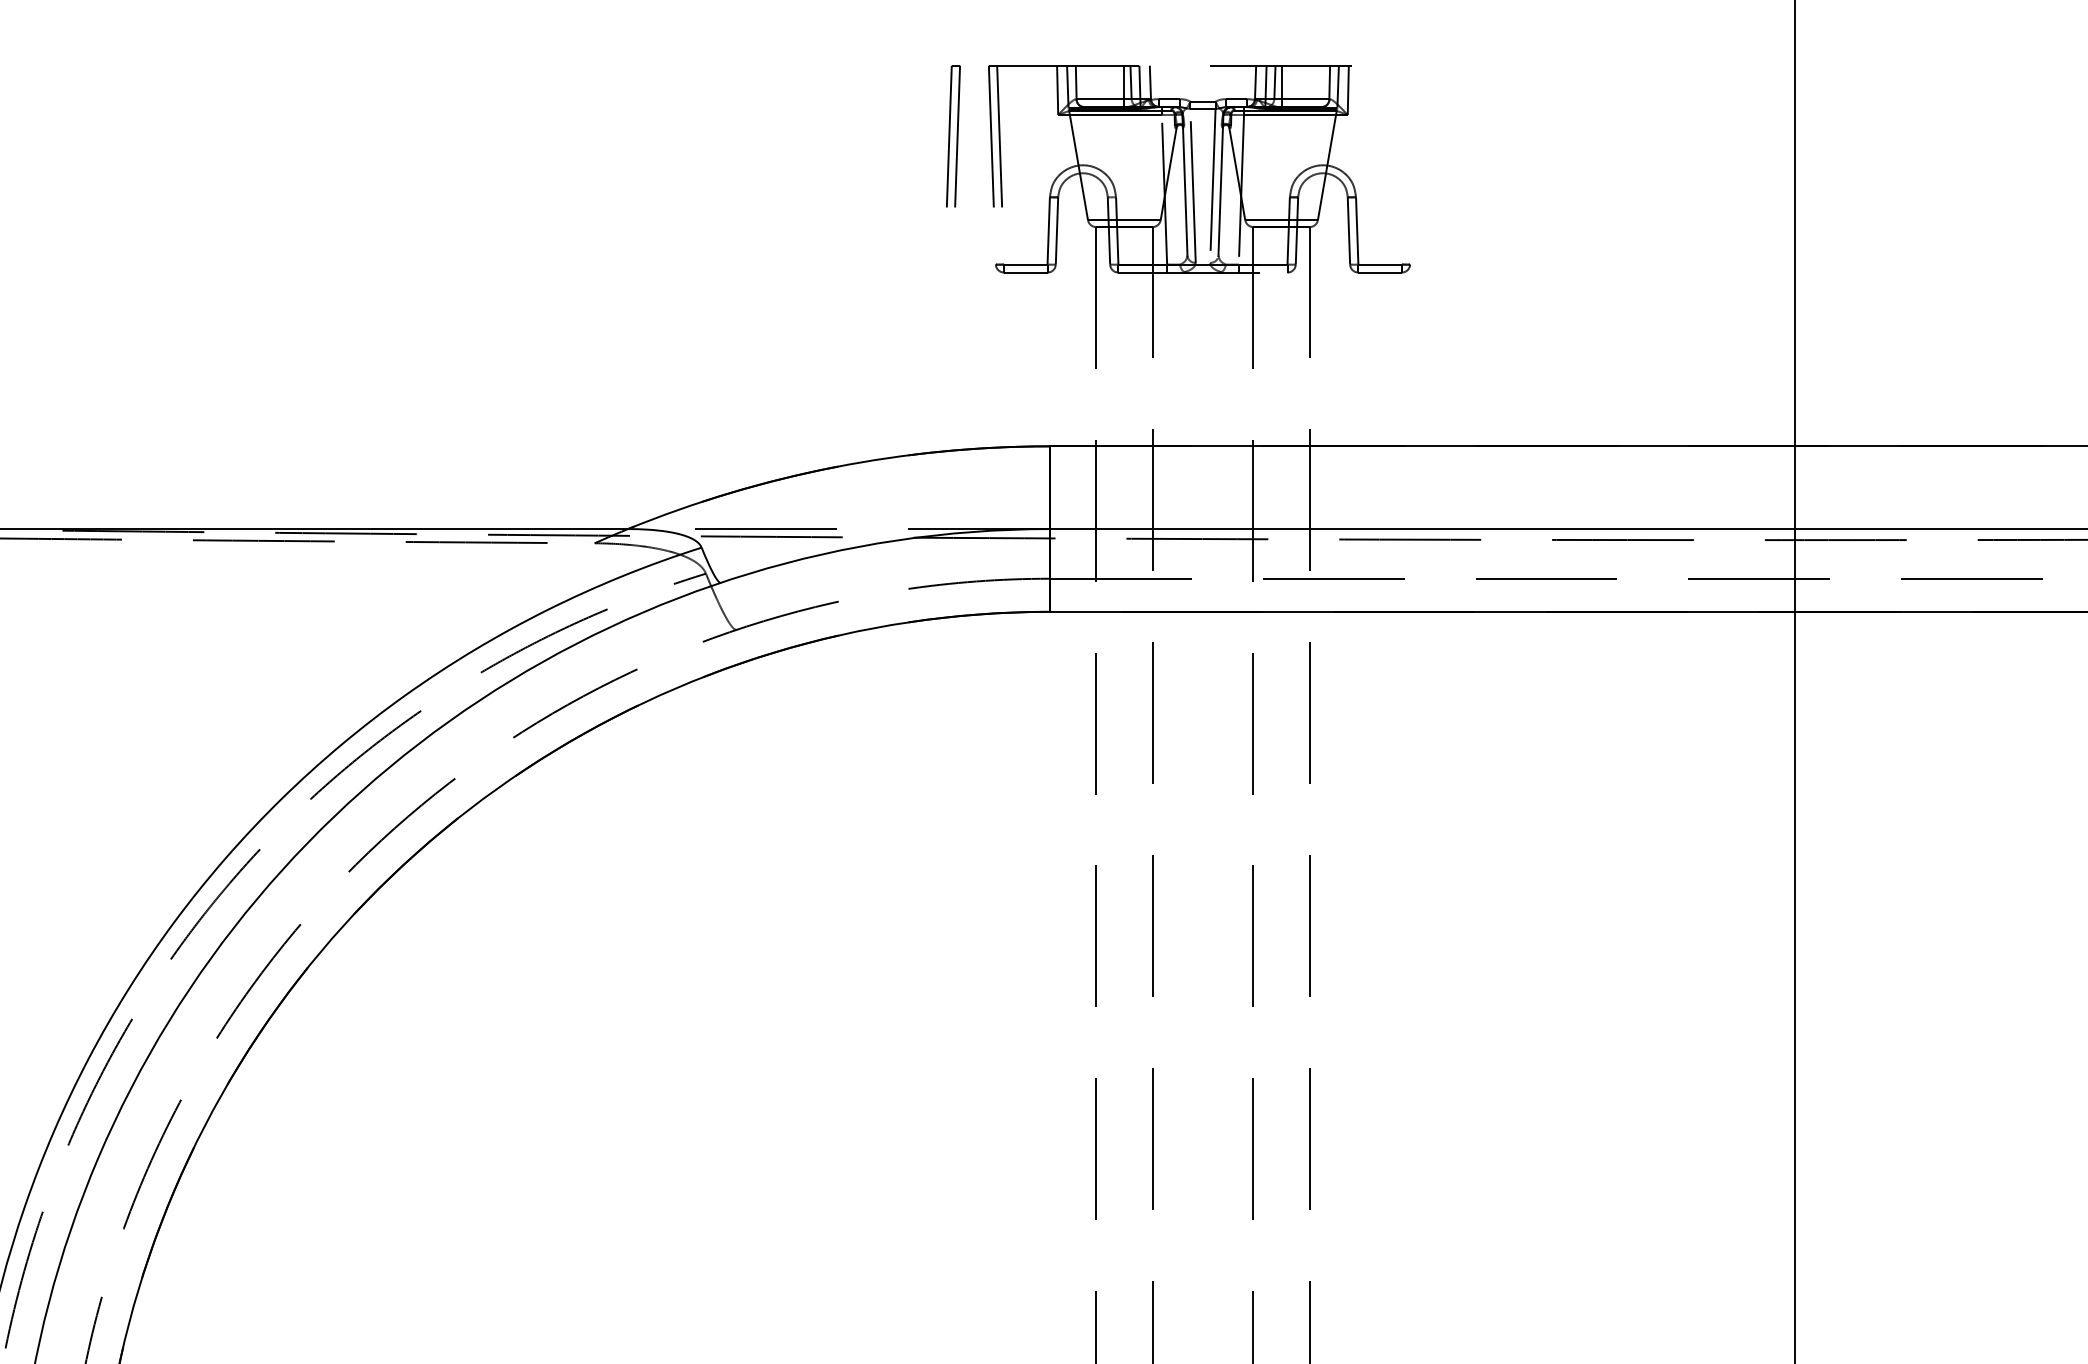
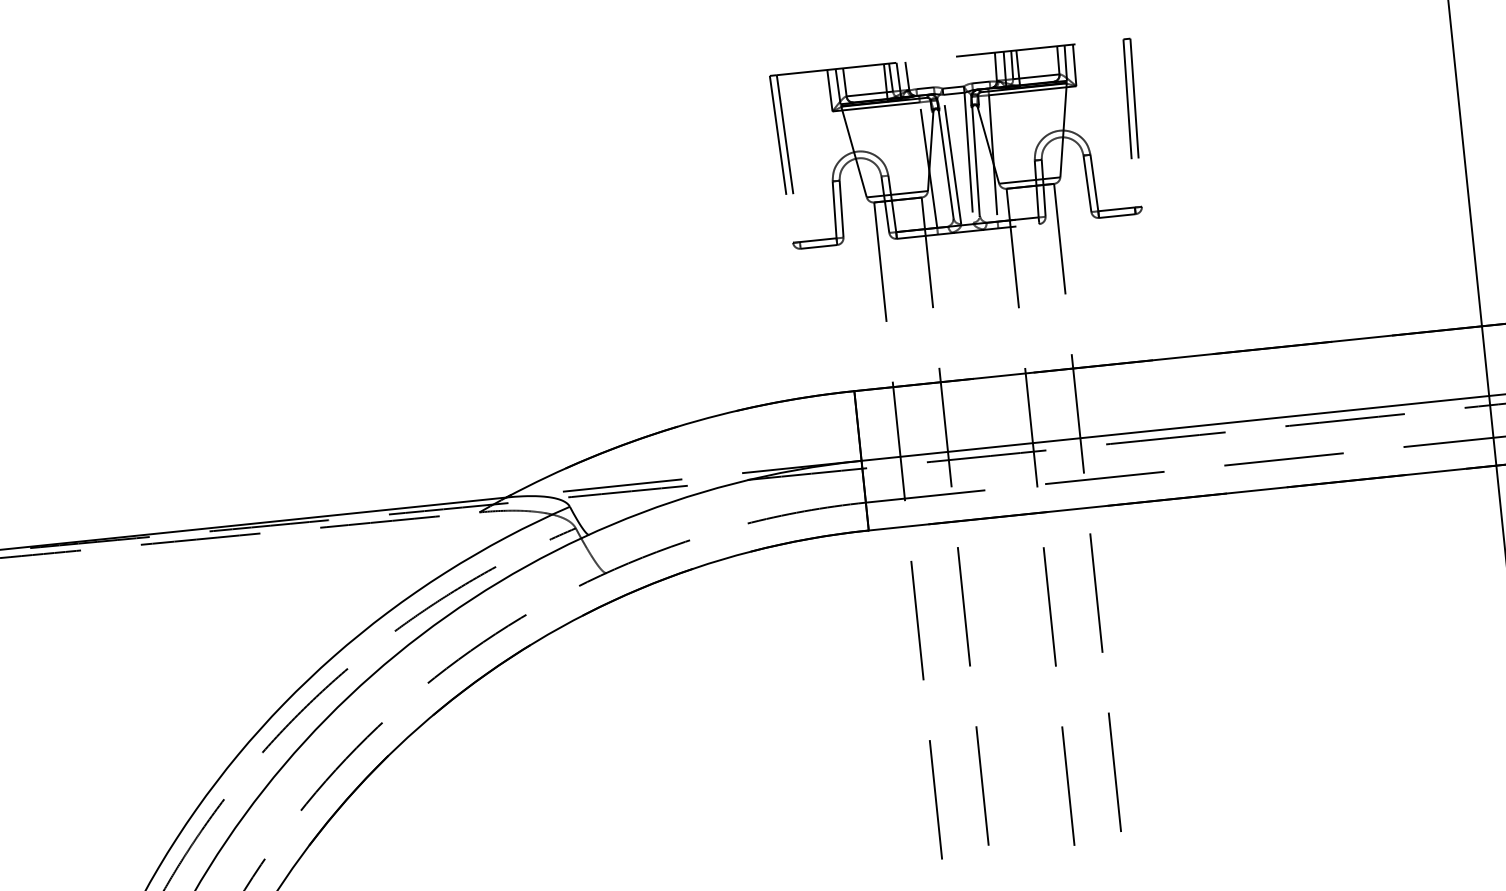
part: (953, 136) -> (1131, 98), moved

